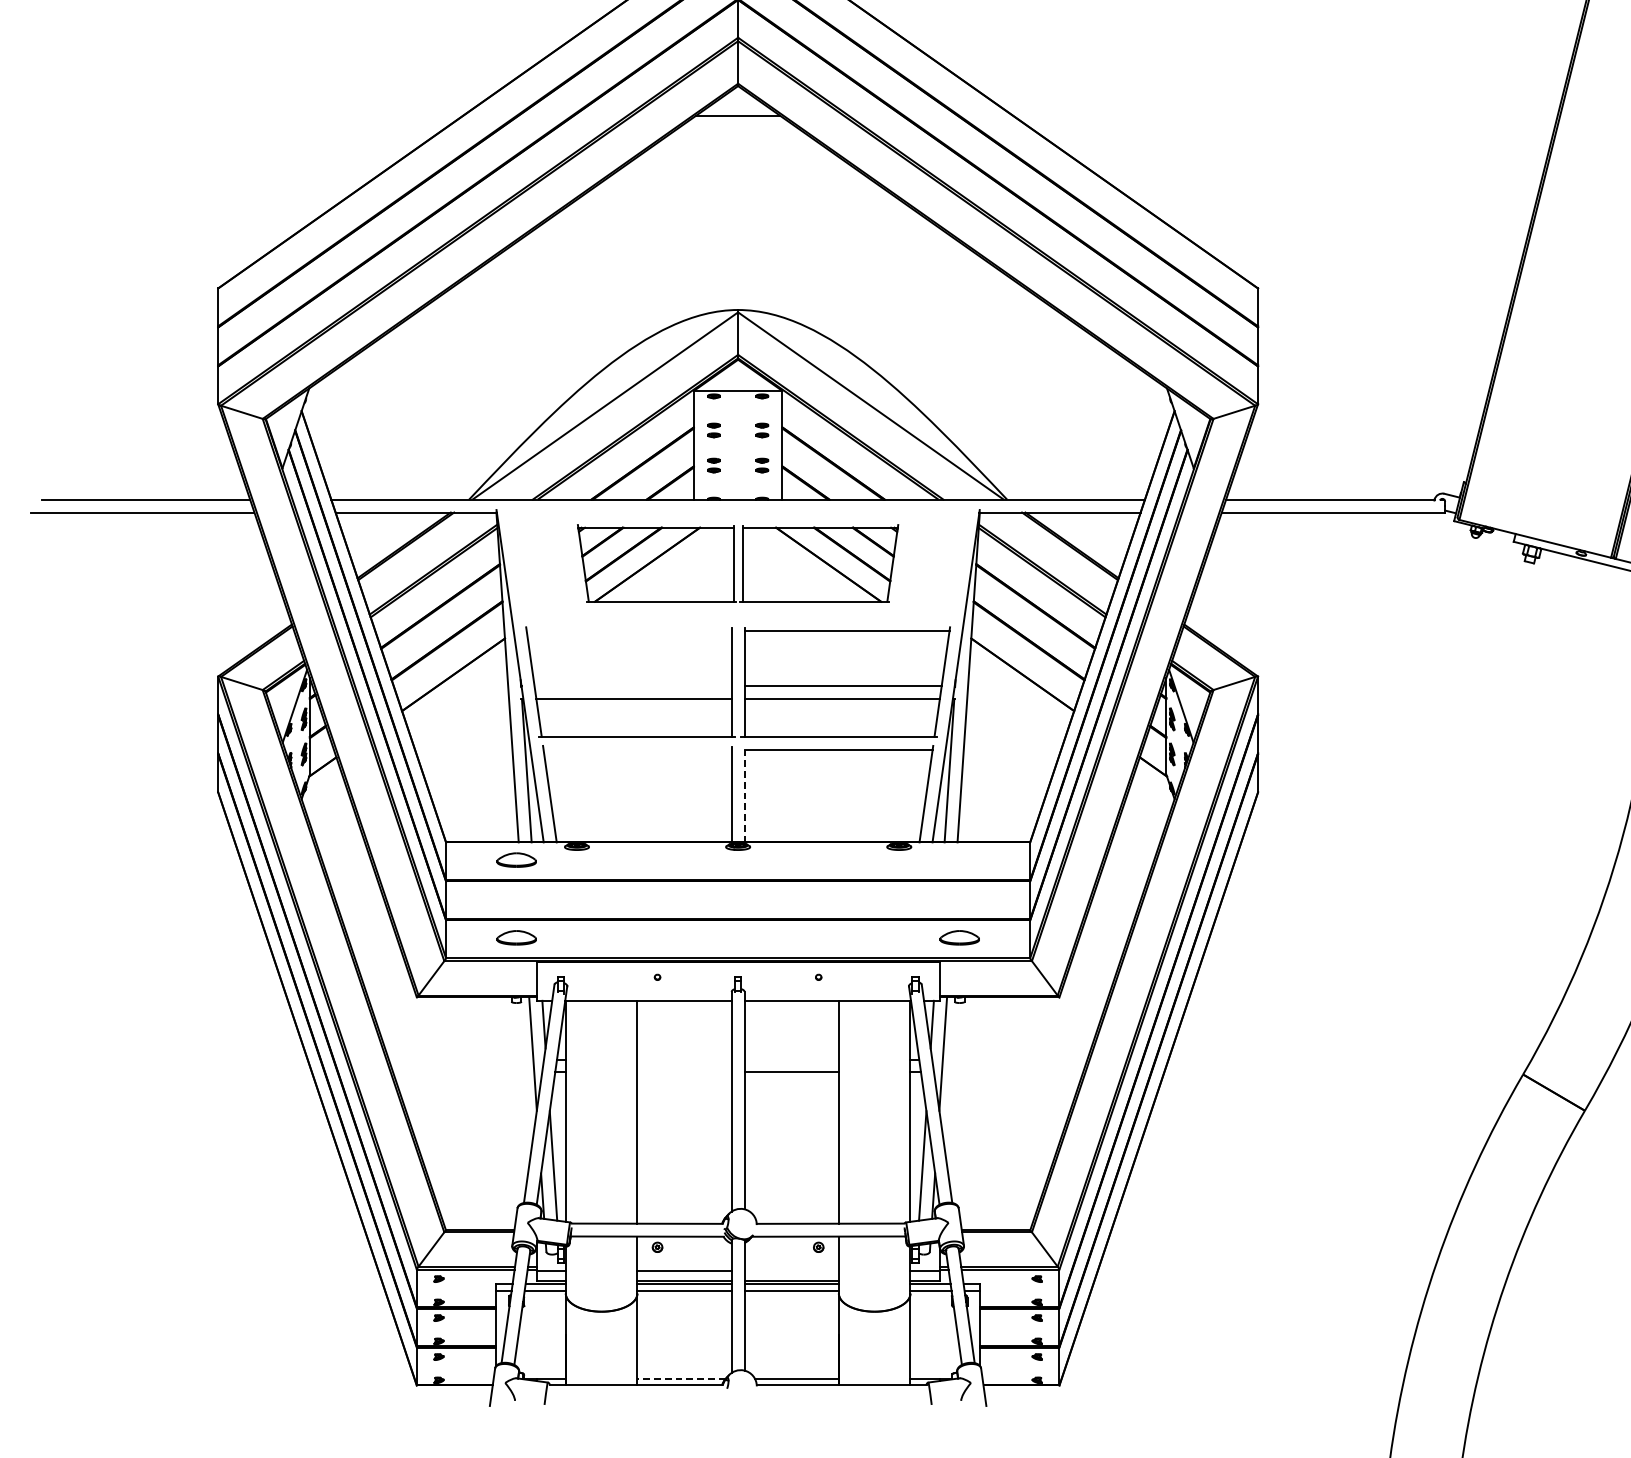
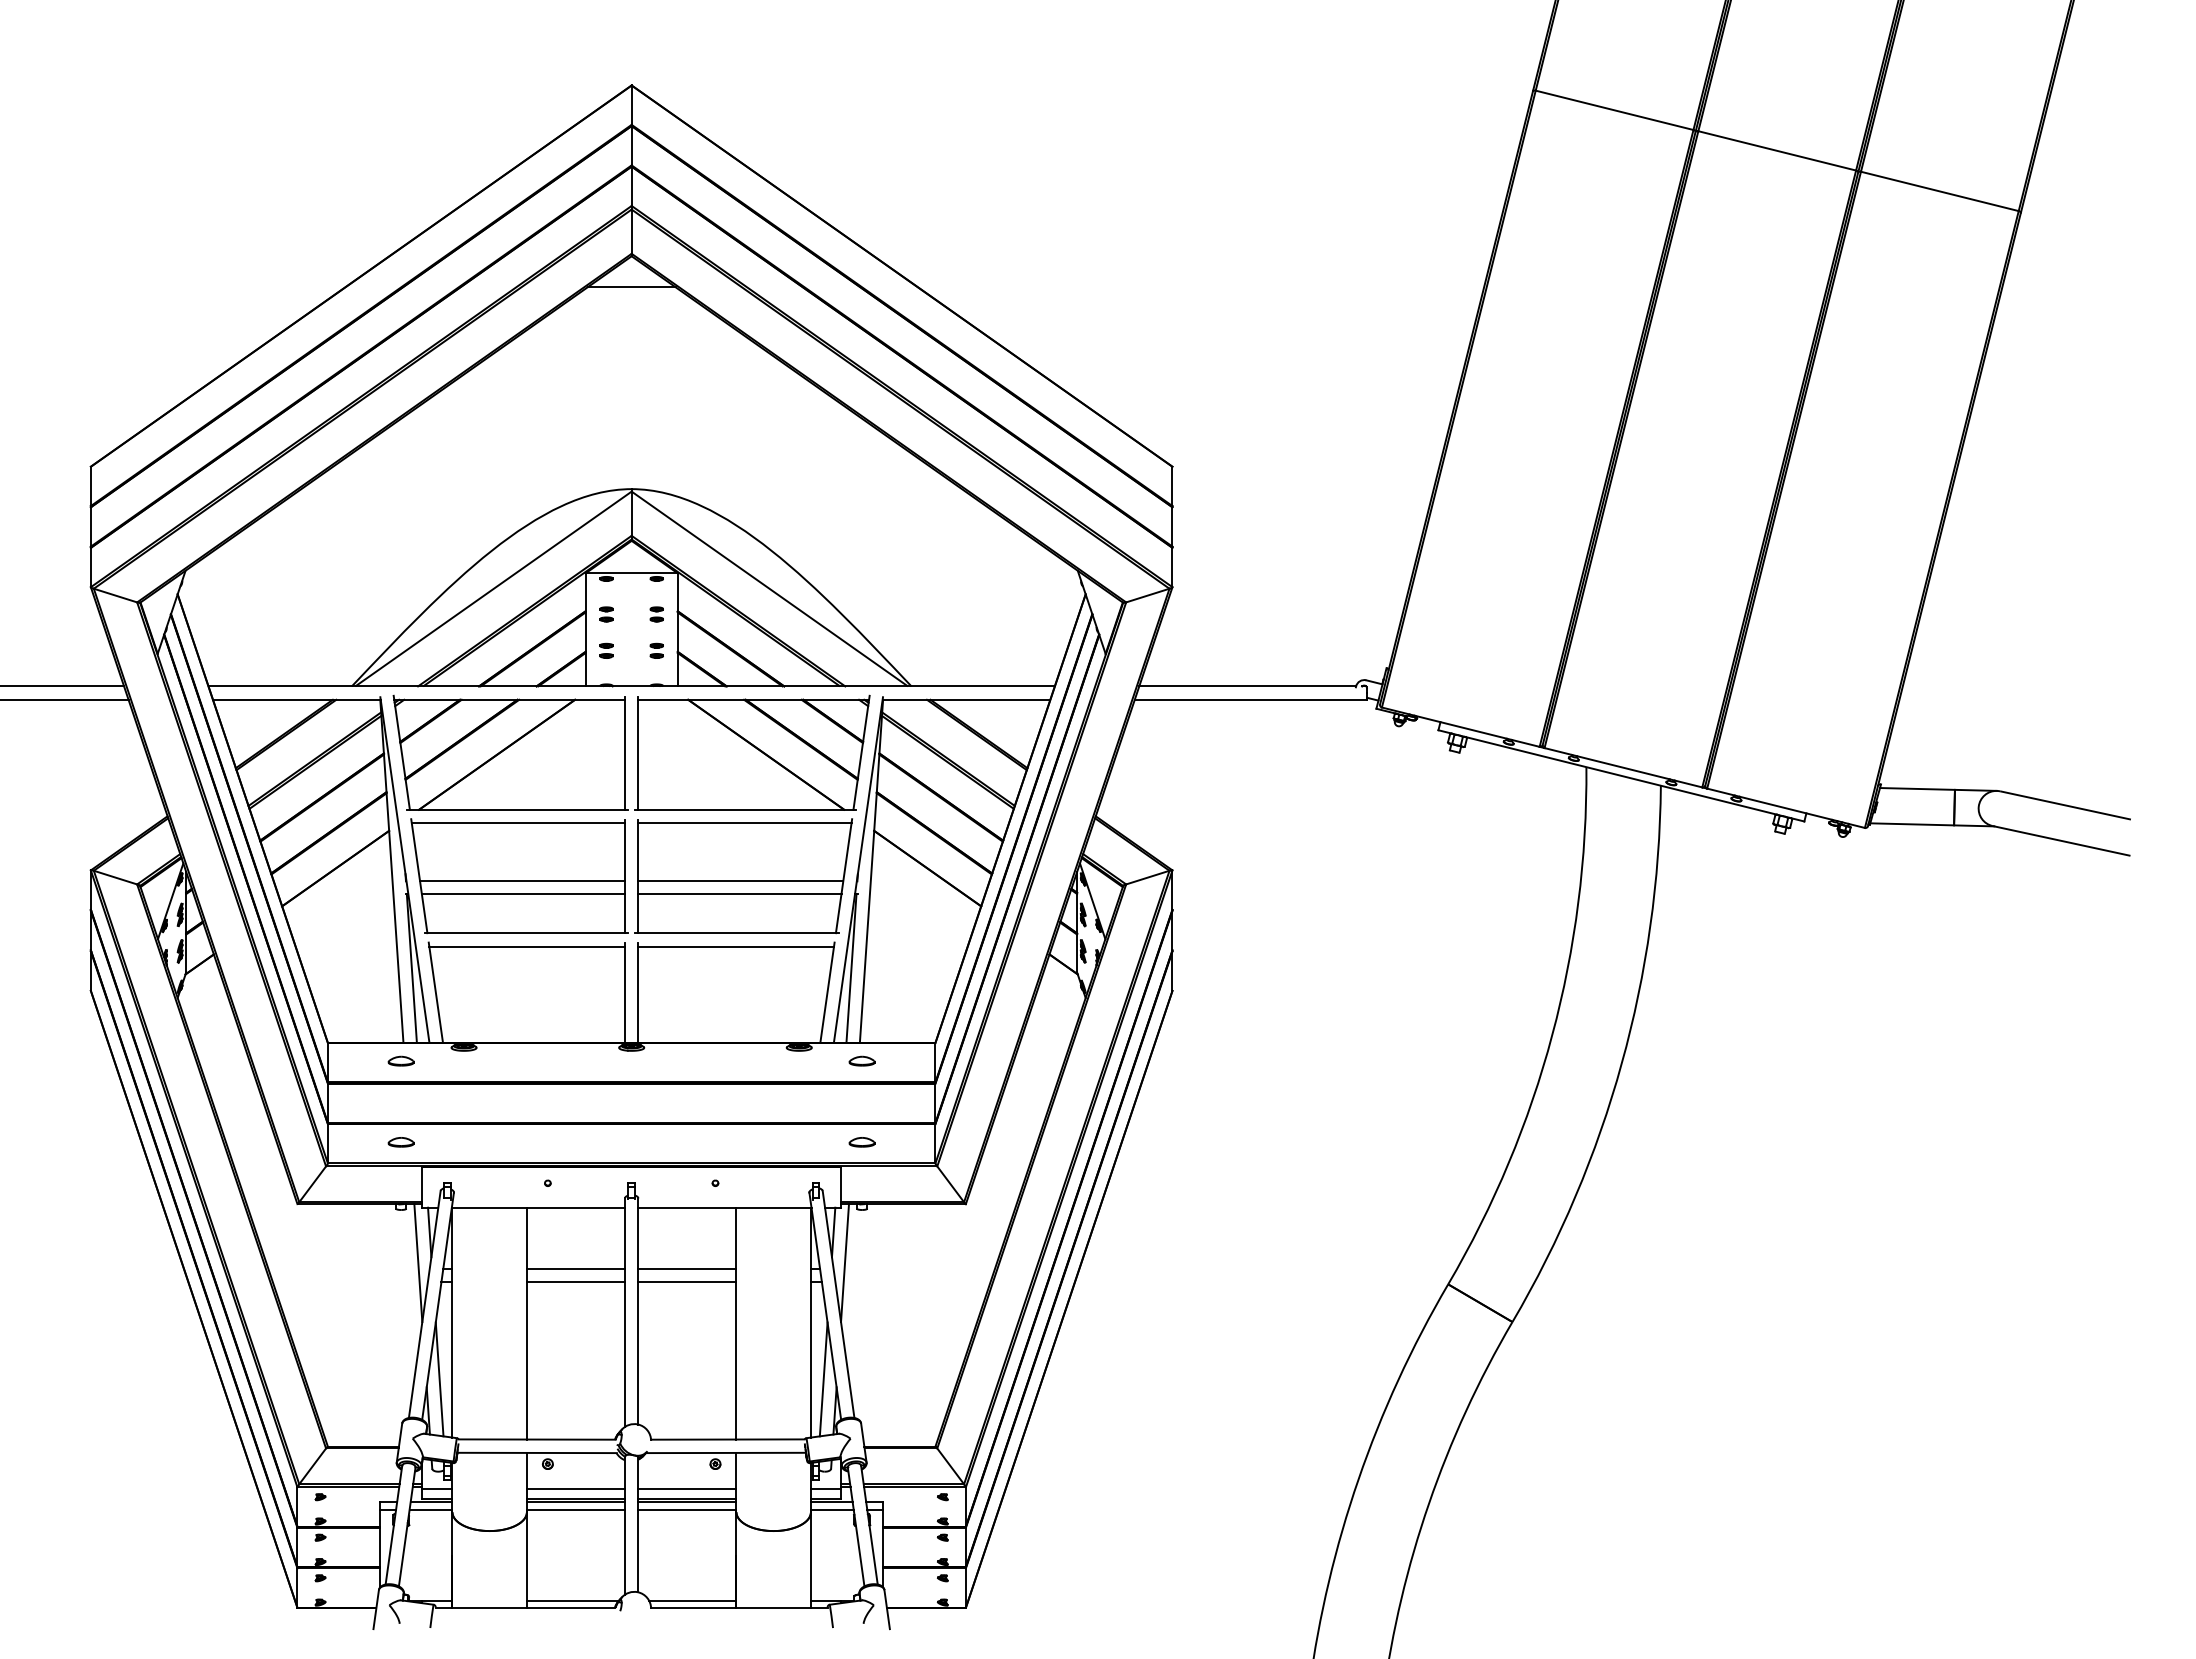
part: (737, 563) -> (631, 752), size x1.43
line: (628, 631) -> (517, 823), added
line: (632, 686) -> (521, 880), added
line: (637, 749) -> (526, 946), added
line: (744, 794) -> (638, 993), dashed -> solid
part: (515, 859) -> (400, 1060), size x0.62
part: (959, 859) -> (861, 1060), added
part: (515, 938) -> (400, 1142), size x0.62
part: (959, 938) -> (861, 1142), size x0.62
line: (684, 1059) -> (575, 1268), added
line: (791, 1059) -> (687, 1268), added
line: (684, 1072) -> (575, 1282), added
line: (791, 1270) -> (687, 1488), added
line: (681, 1379) -> (572, 1601), dashed -> solid

